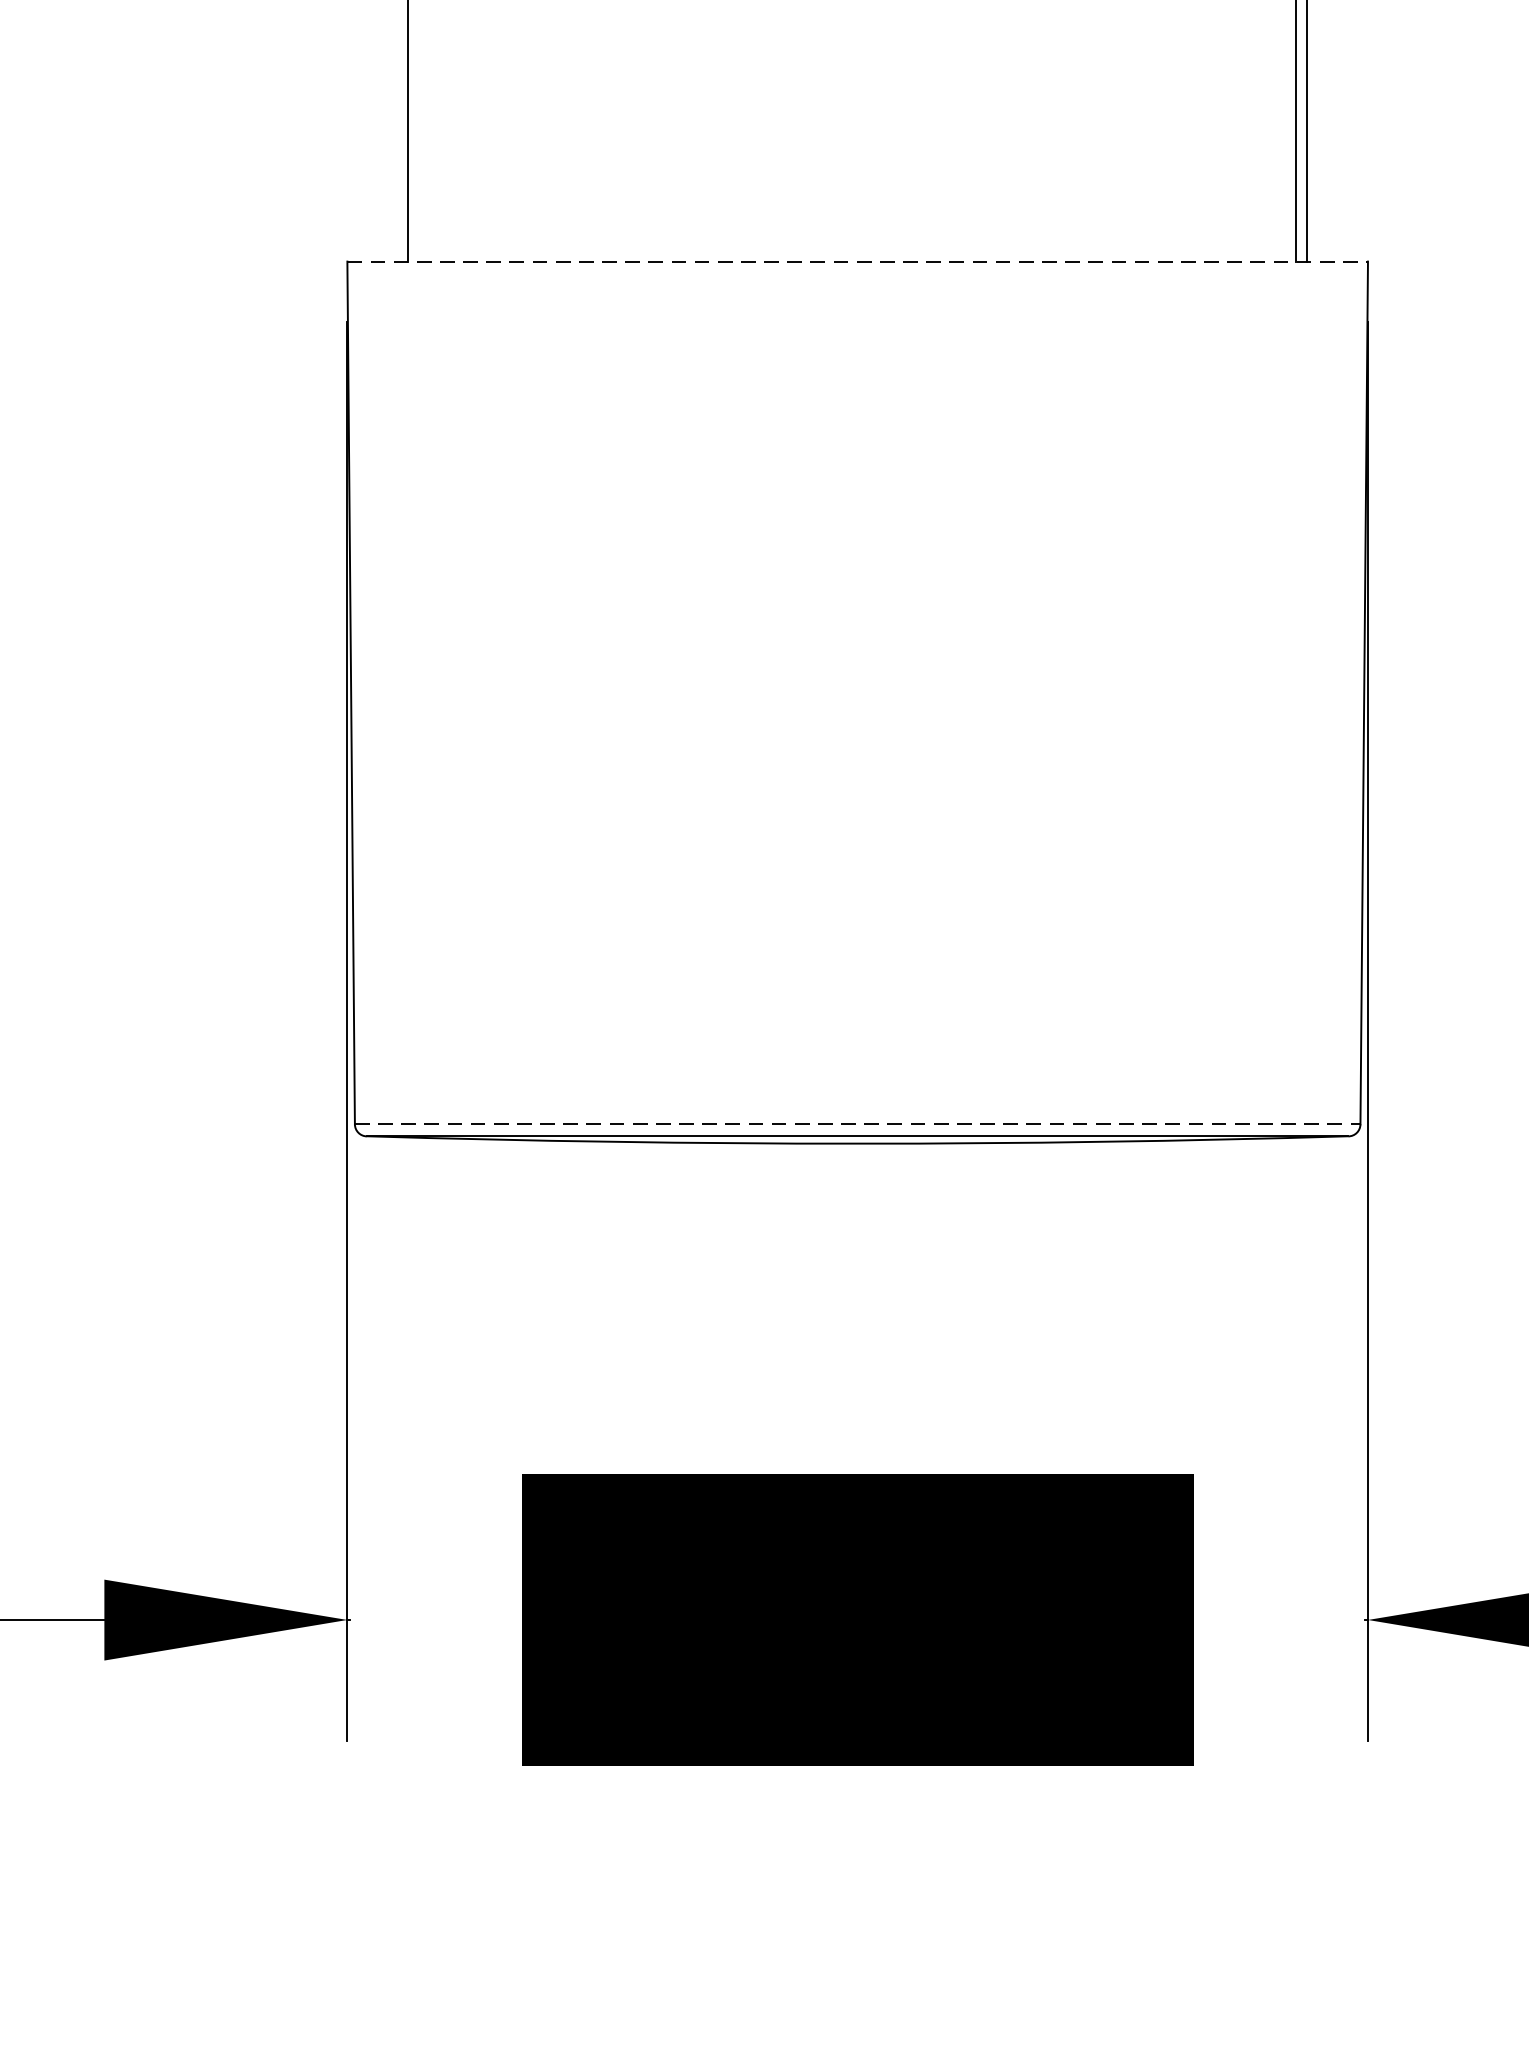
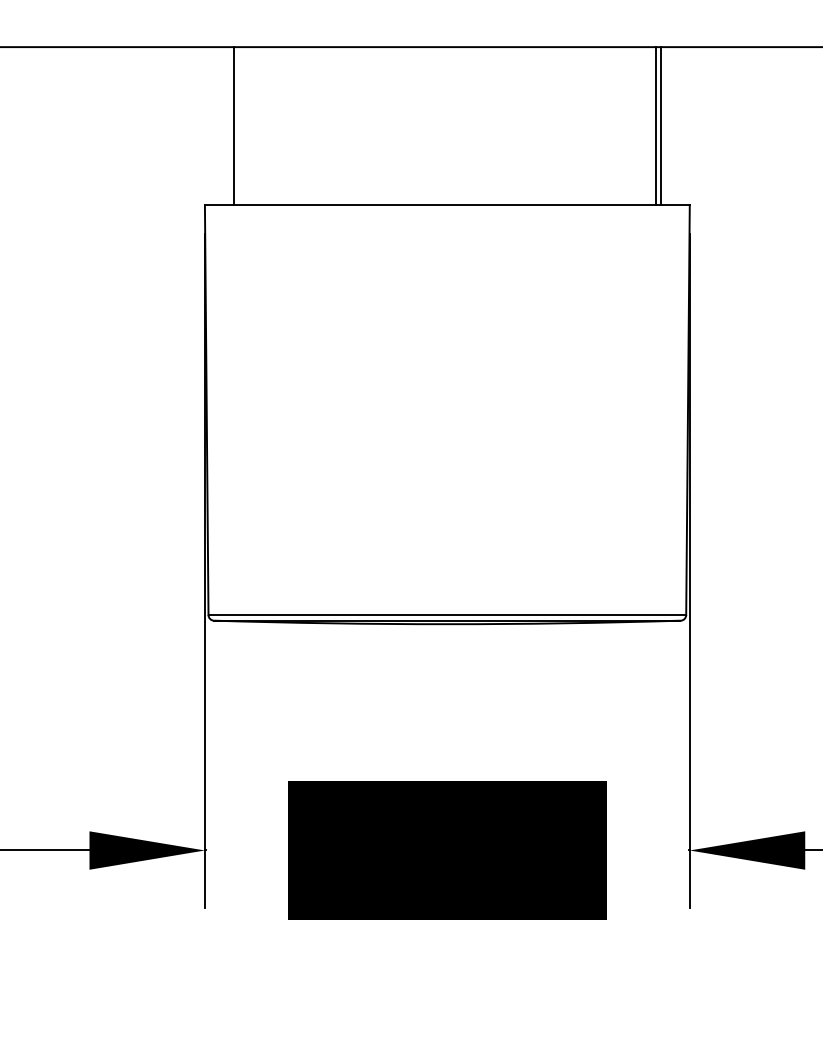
line: (857, 262) -> (447, 205), dashed -> solid
line: (857, 1123) -> (447, 614), dashed -> solid

